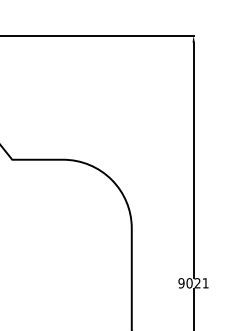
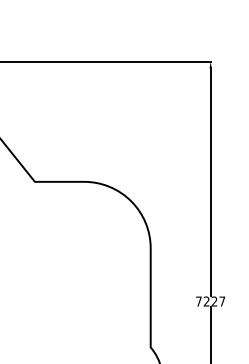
text: (193, 283) -> (210, 301), 9021 -> 7227

